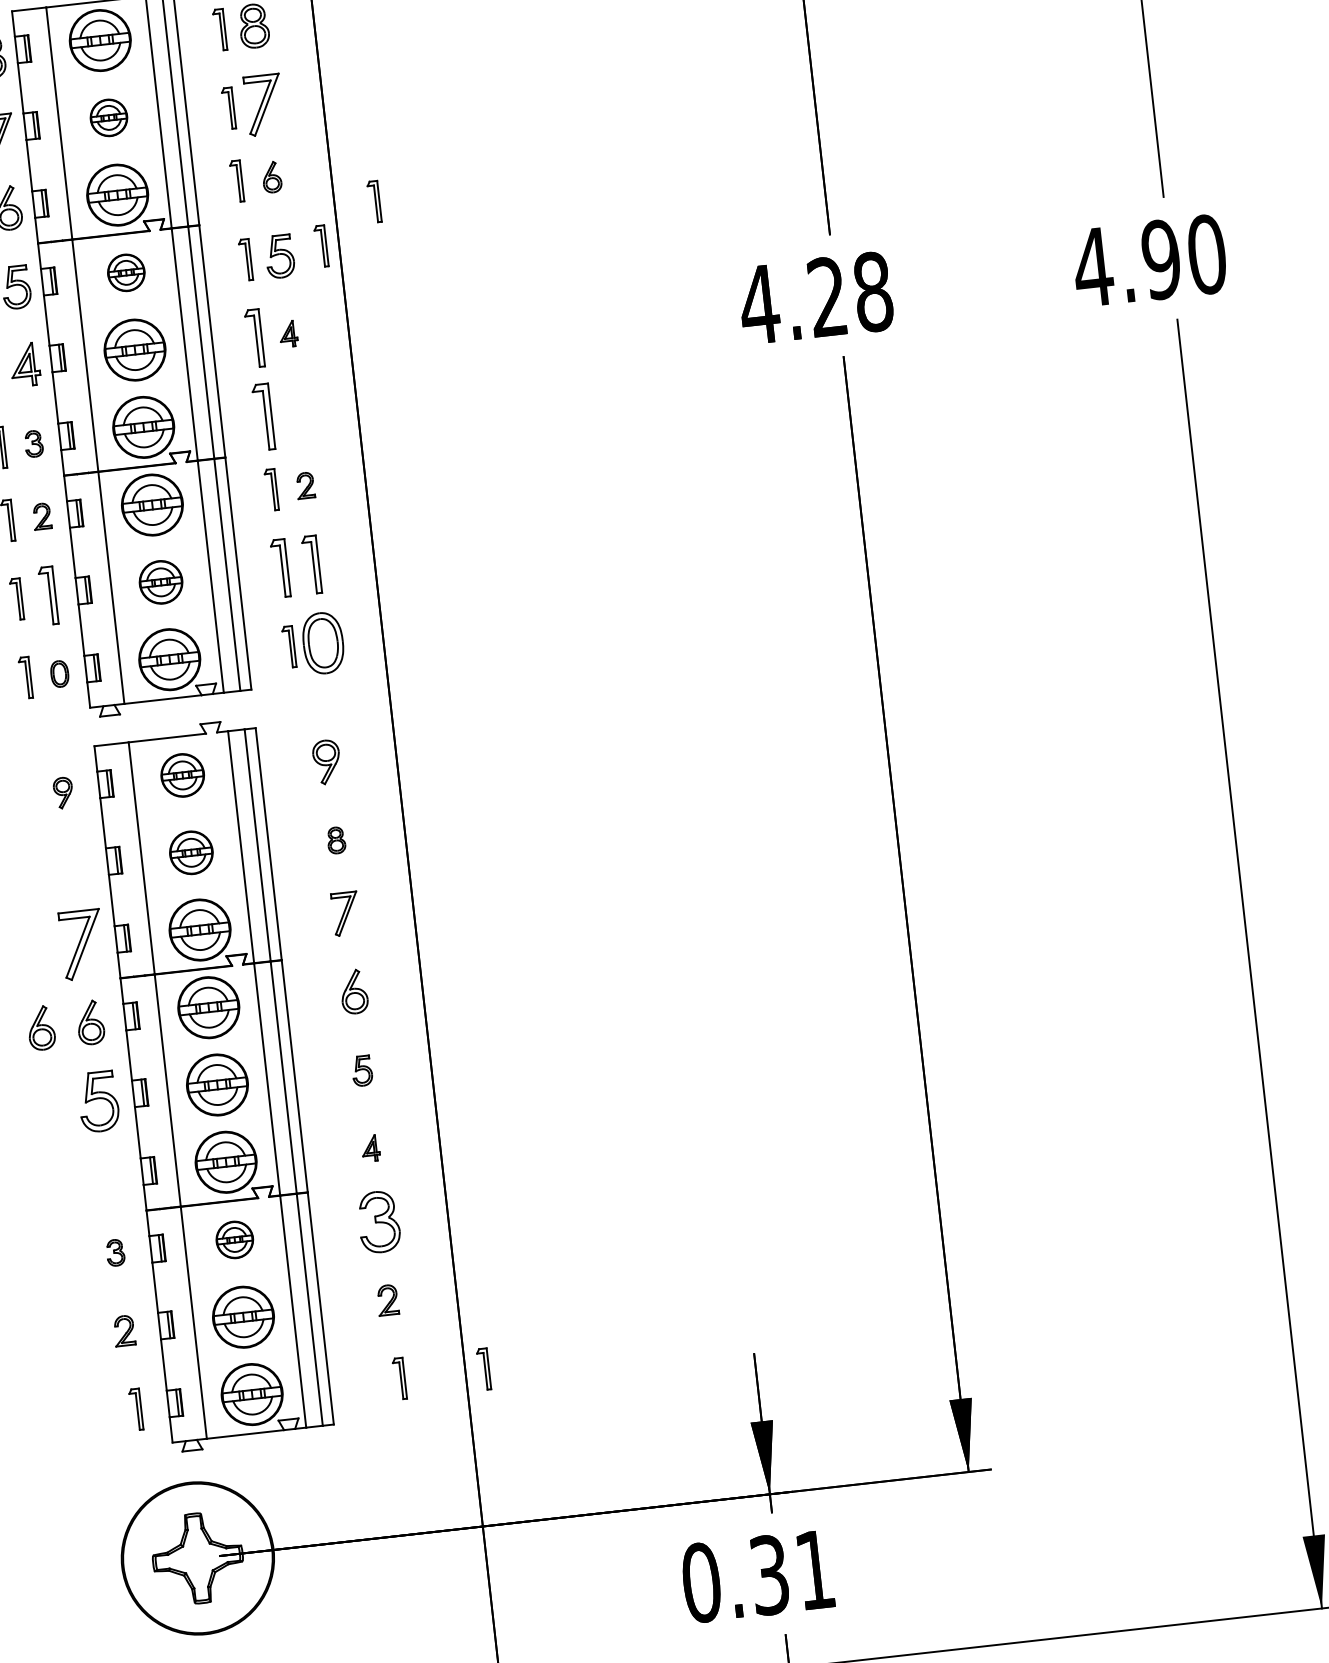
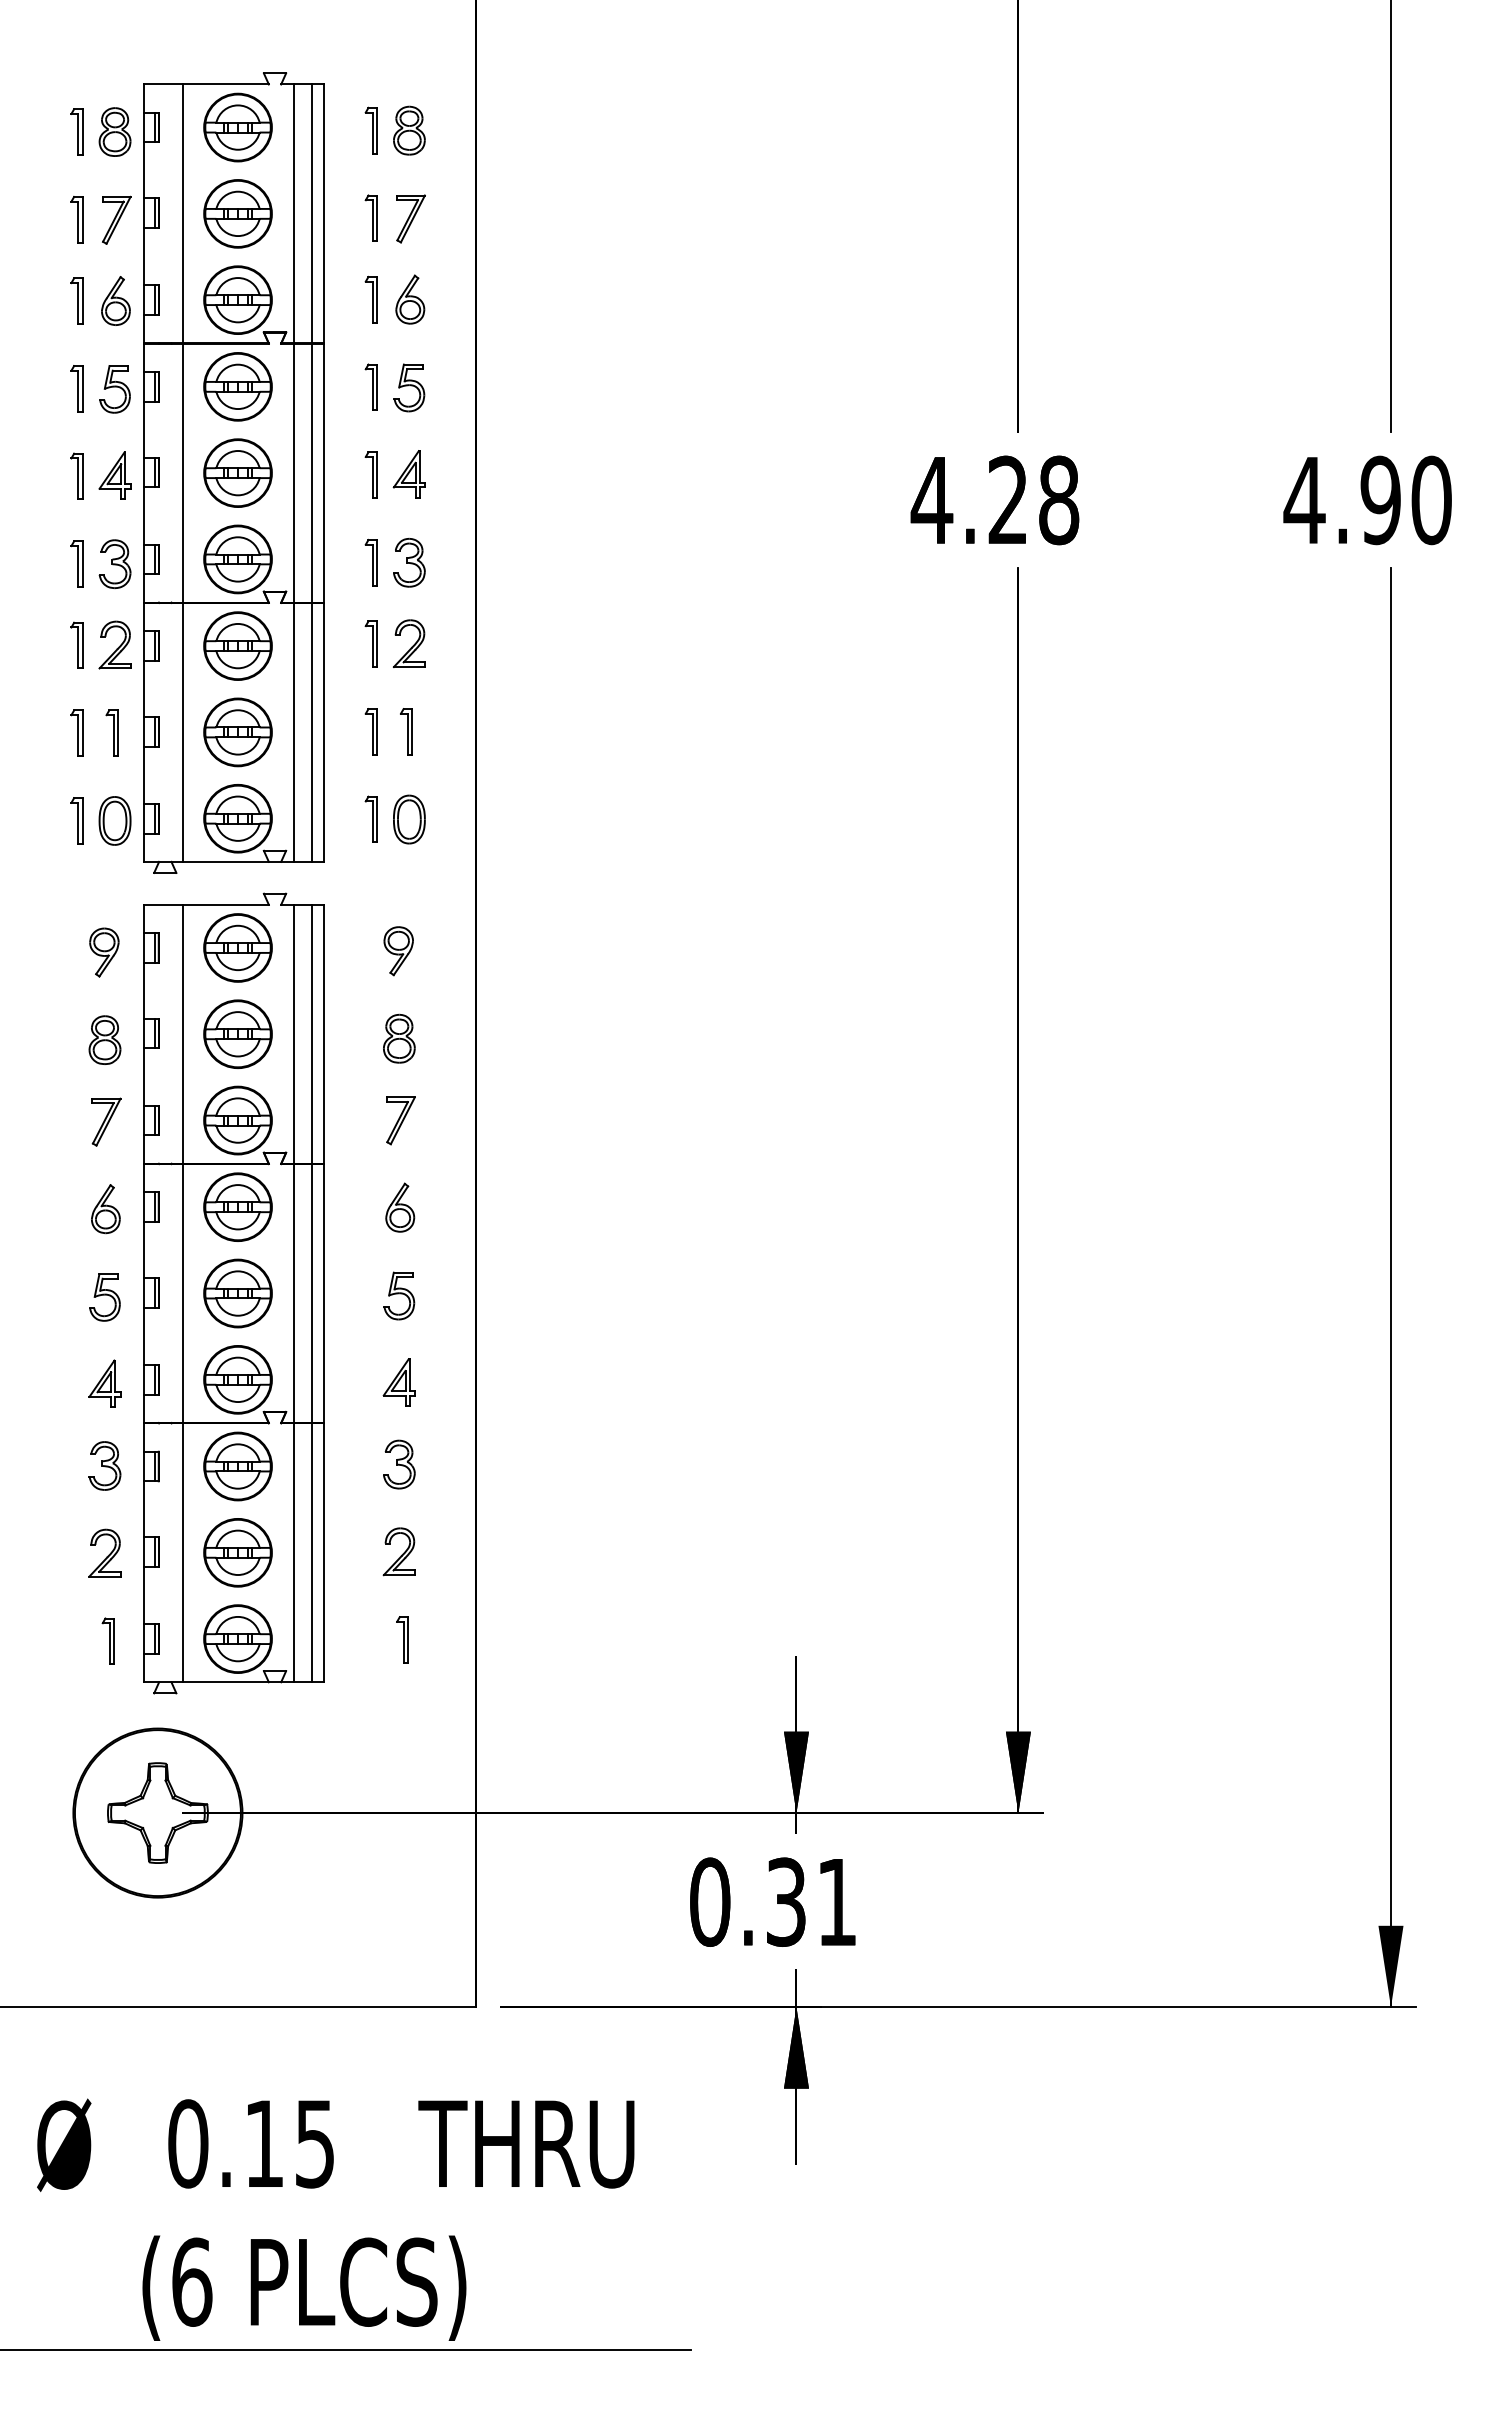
part: (263, 104) -> (410, 218), size x0.71
part: (108, 117) -> (237, 213), size x1.67
part: (272, 177) -> (410, 299), size x1.43
part: (373, 201) -> (519, 338), removed
part: (320, 246) -> (455, 381), removed
part: (125, 272) -> (237, 386), size x1.67
part: (287, 334) -> (408, 474), size x1.67
part: (253, 338) -> (370, 474), size x0.71
part: (297, 412) -> (409, 562), added
part: (262, 416) -> (370, 562), size x0.62
part: (33, 443) -> (114, 563), size x1.67
part: (304, 485) -> (408, 643), size x1.67
part: (41, 516) -> (114, 644), size x1.67
part: (311, 564) -> (406, 731), size x0.71
part: (279, 568) -> (370, 731), size x0.71
part: (160, 582) -> (237, 732), size x1.43
part: (47, 595) -> (111, 732), size x0.71
part: (323, 643) -> (409, 819), size x0.71
part: (59, 673) -> (114, 820), size x1.67
part: (182, 775) -> (237, 947), size x1.43
part: (63, 792) -> (104, 952), size x1.43
part: (336, 840) -> (399, 1038), size x1.67
part: (190, 853) -> (237, 1034), size x1.43
part: (72, 870) -> (104, 1039), added
part: (82, 944) -> (106, 1121), size x0.62
part: (41, 1028) -> (50, 1209), removed
part: (362, 1070) -> (399, 1295), size x1.43
part: (98, 1101) -> (104, 1297), size x0.71
part: (370, 1148) -> (398, 1382), size x1.67
part: (106, 1179) -> (104, 1383), added
part: (379, 1221) -> (399, 1464), size x0.71
part: (234, 1239) -> (237, 1466), size x1.67
part: (115, 1252) -> (104, 1465), size x1.67
part: (387, 1299) -> (398, 1551), size x1.43
part: (123, 1330) -> (104, 1552), size x1.43
part: (483, 1368) -> (496, 1639), removed

